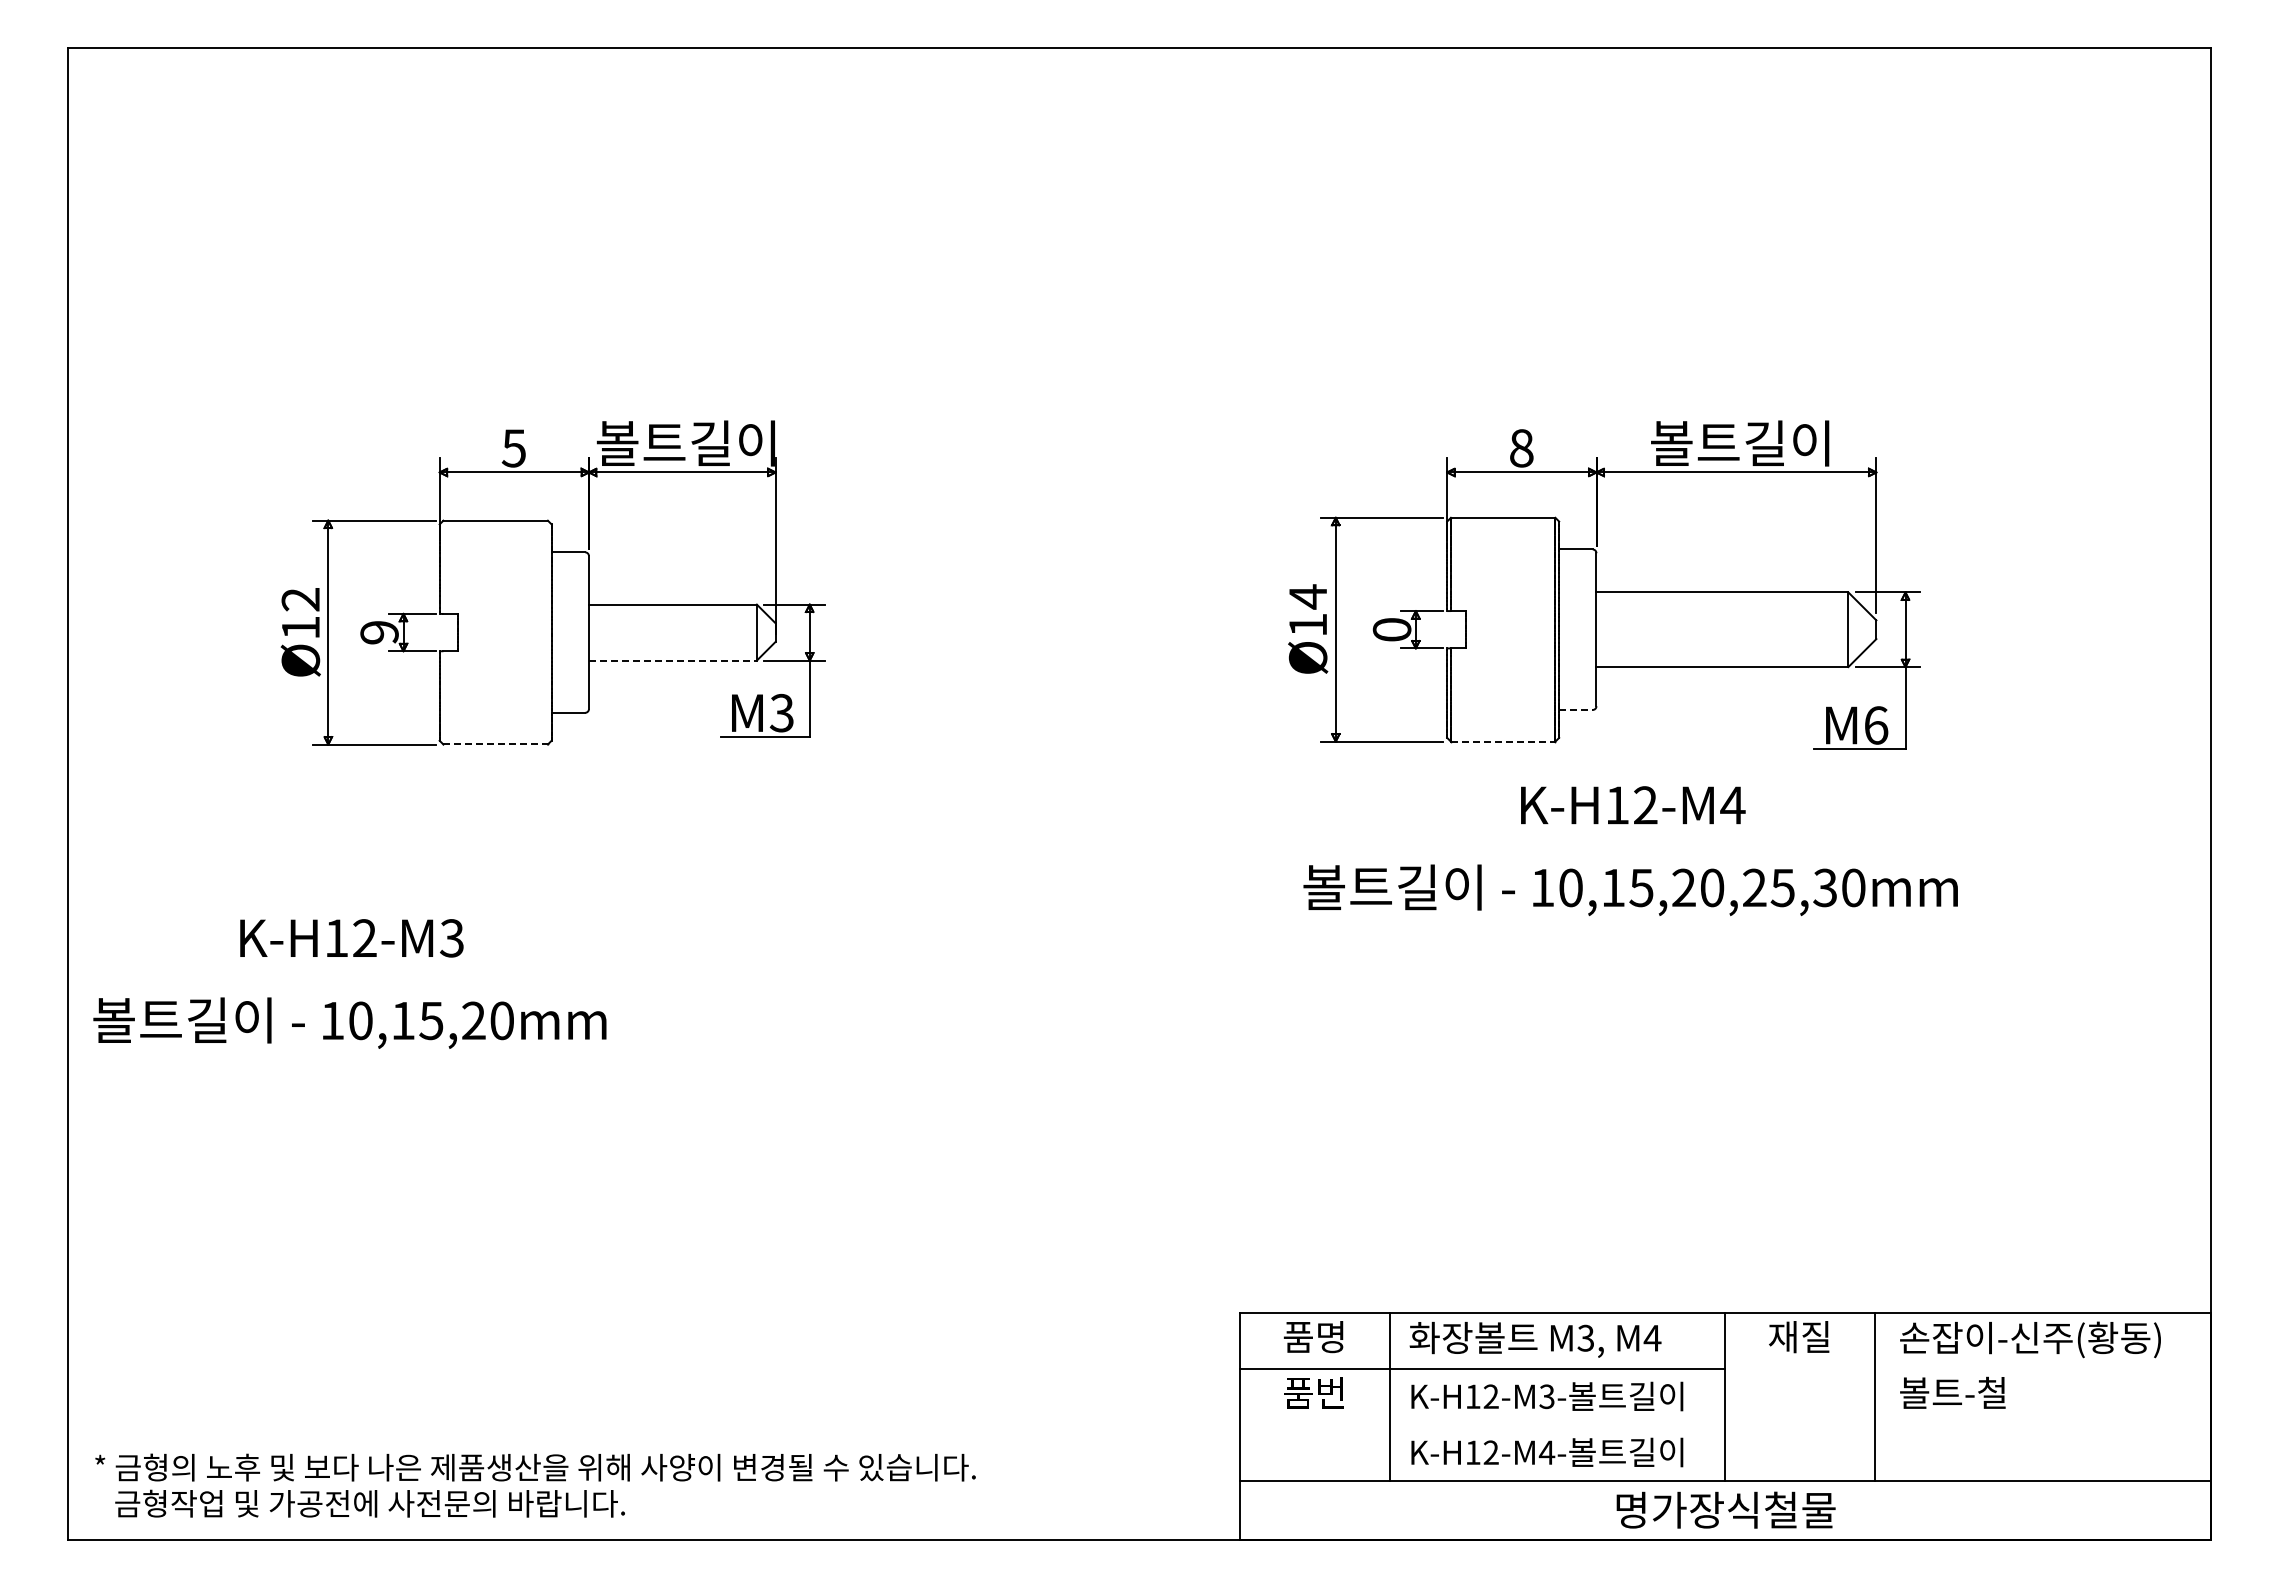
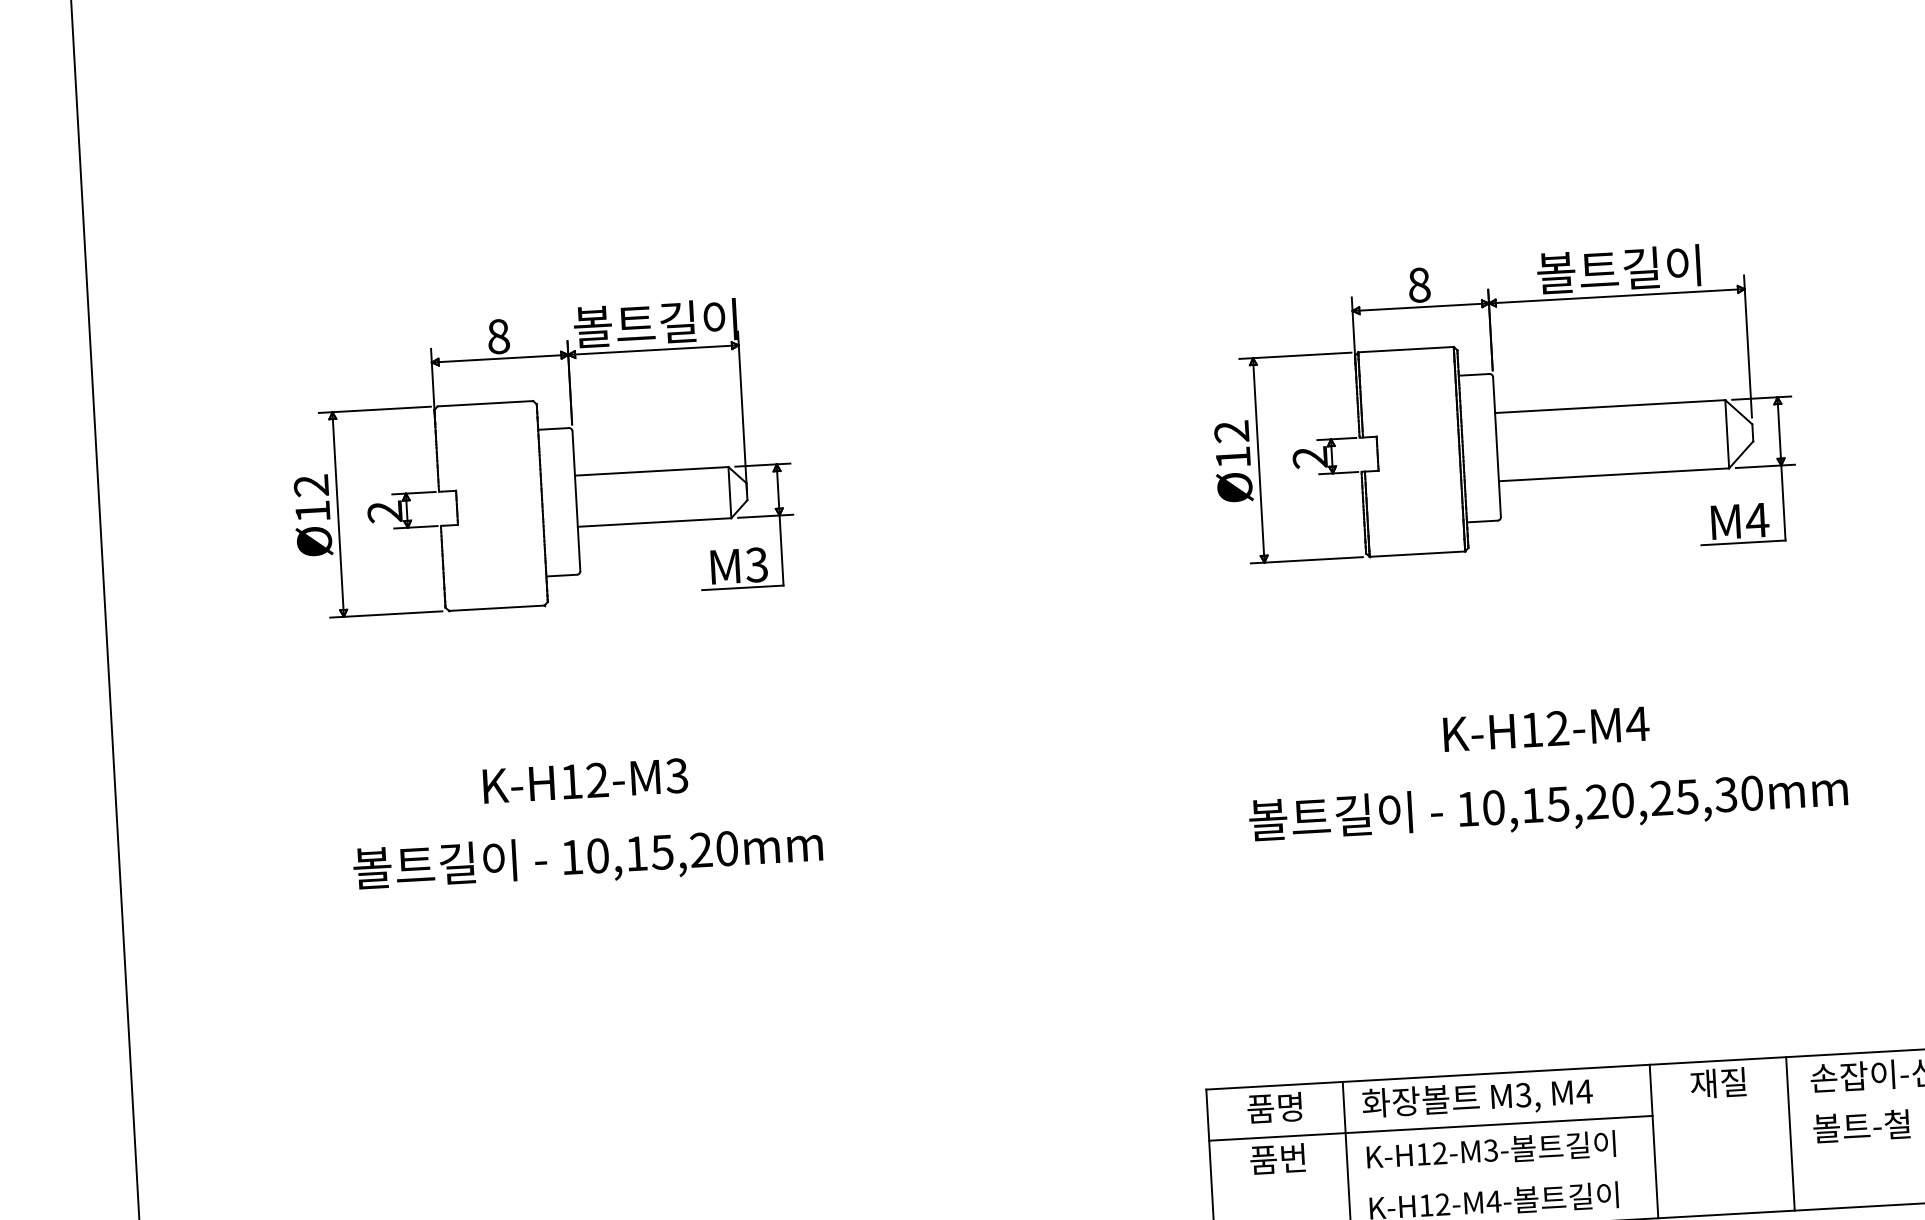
text: (513, 448) -> (498, 336), 5 -> 8
text: (1307, 596) -> (1231, 431), Ø14 -> Ø12
text: (1391, 629) -> (1309, 457), 0 -> 2
text: (379, 632) -> (384, 511), 9 -> 2
line: (672, 660) -> (654, 522), dashed -> solid
line: (1575, 709) -> (1481, 521), dashed -> solid
text: (1875, 725) -> (1756, 520), M6 -> M4
line: (1503, 741) -> (1417, 554), dashed -> solid
line: (496, 744) -> (497, 608), dashed -> solid
text: (1630, 850) -> (1546, 770), moved
text: (349, 983) -> (585, 822), moved

